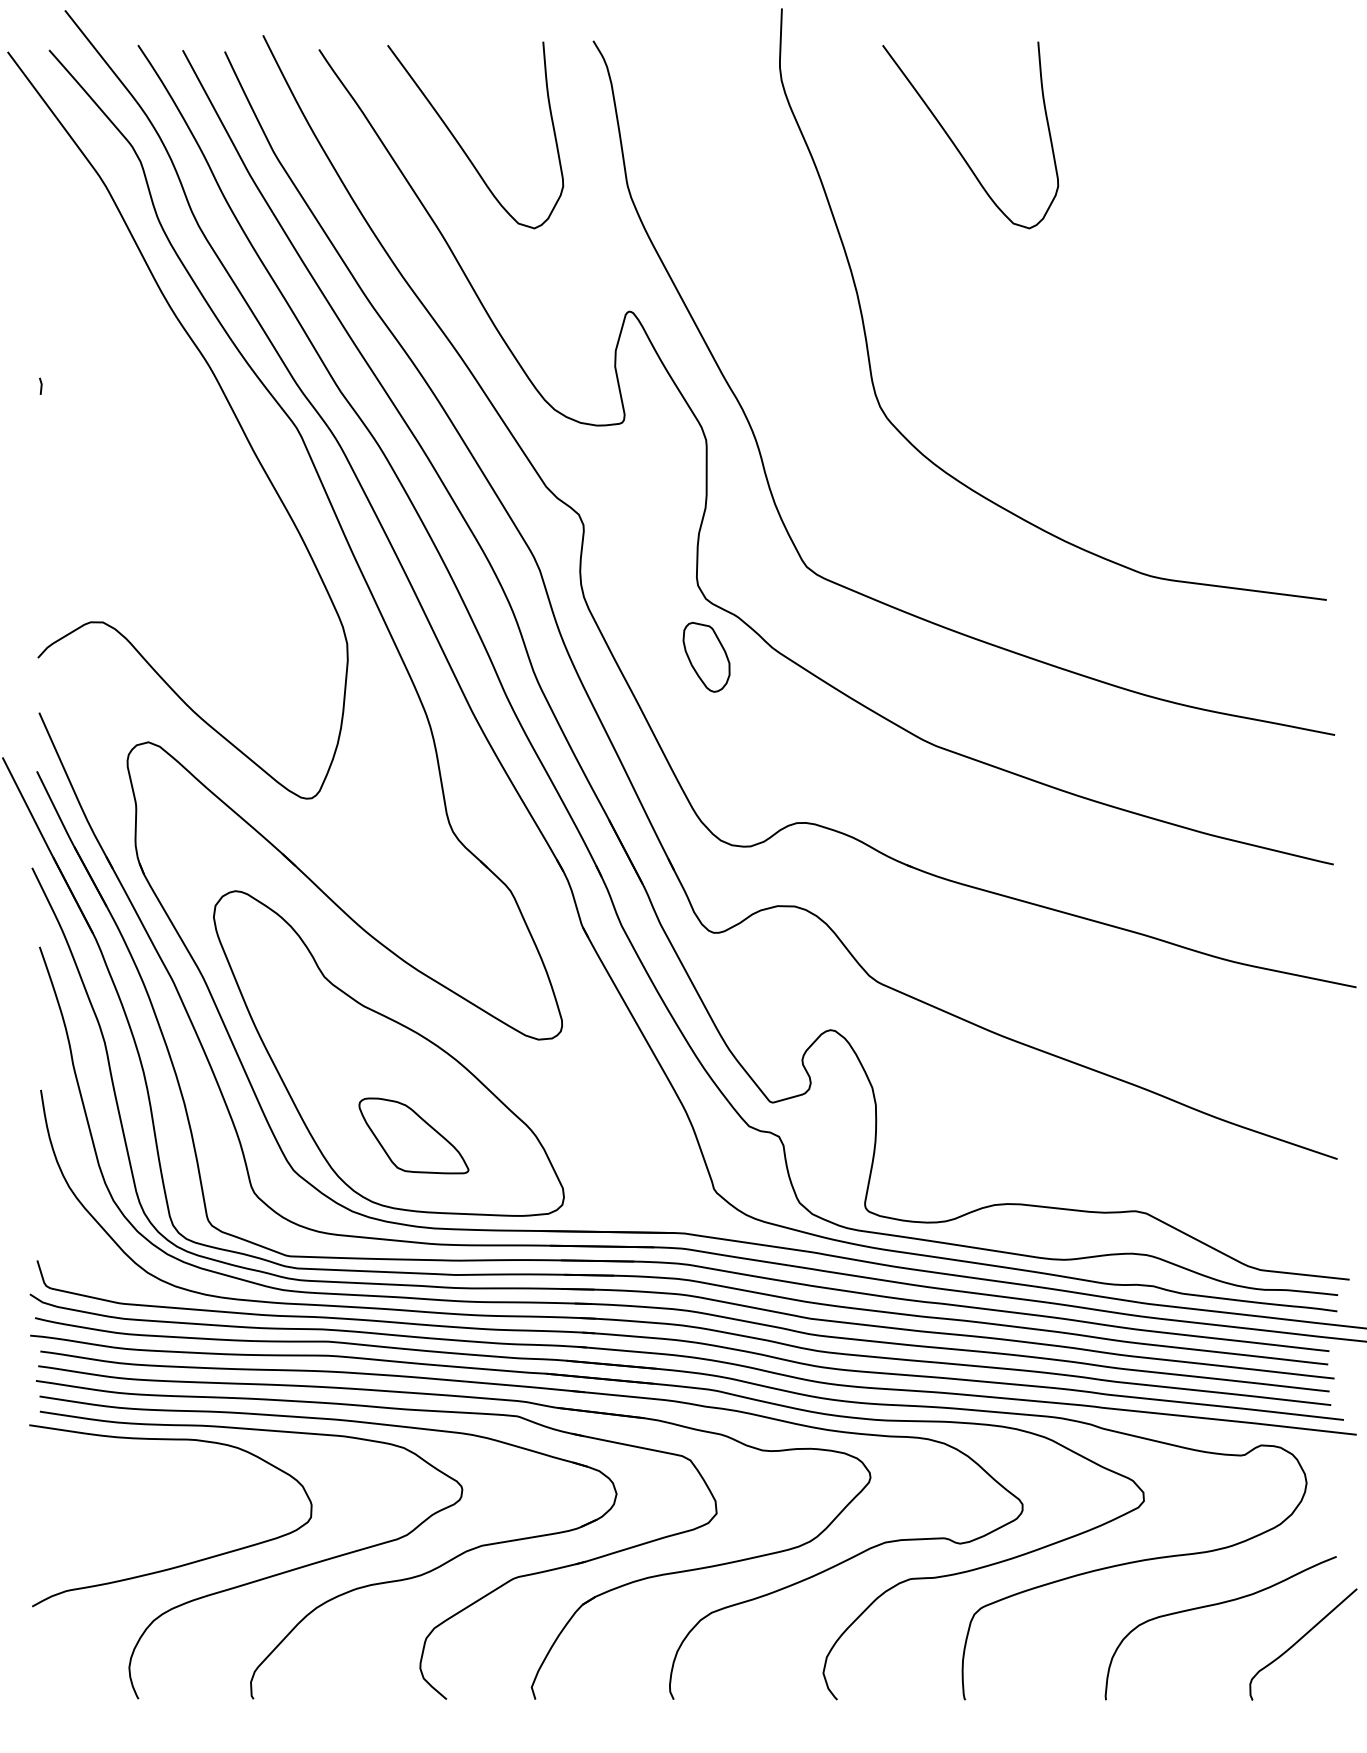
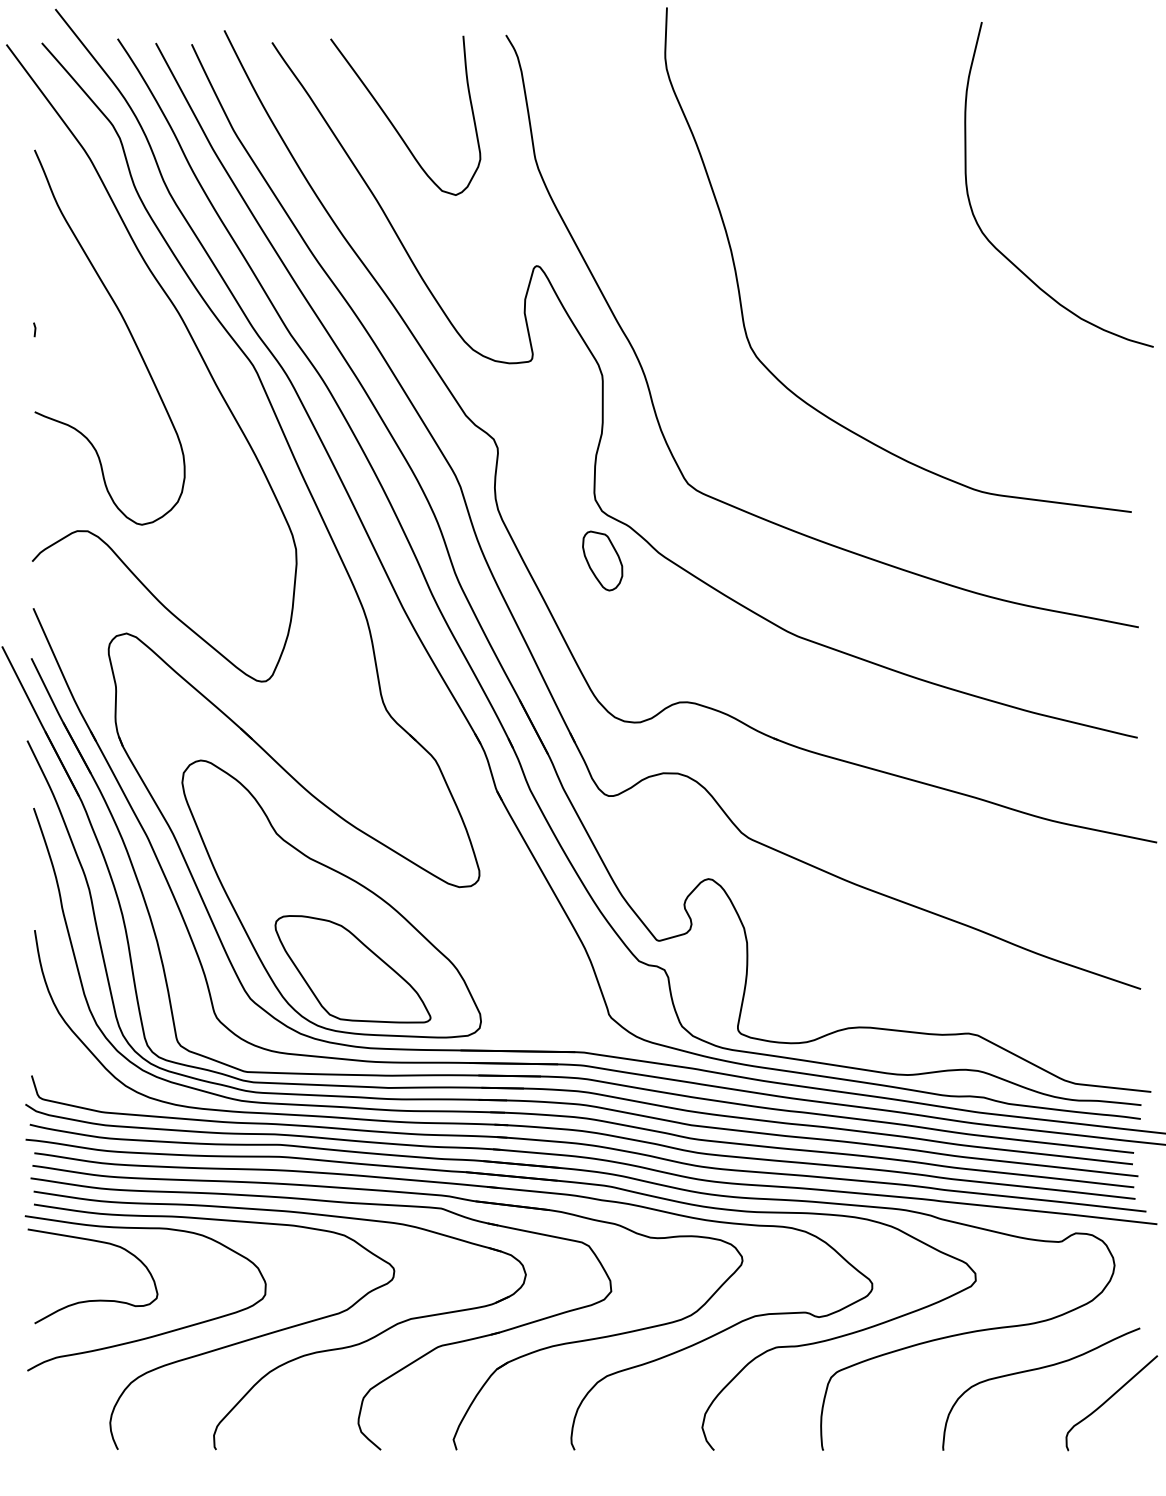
curve: (955, 144) -> (815, 123), removed
curve: (1173, 294) -> (1001, 251), added
curve: (149, 385) -> (127, 329), added
part: (413, 1135) -> (352, 968), size x1.67
curve: (108, 1523) -> (92, 1299), added

